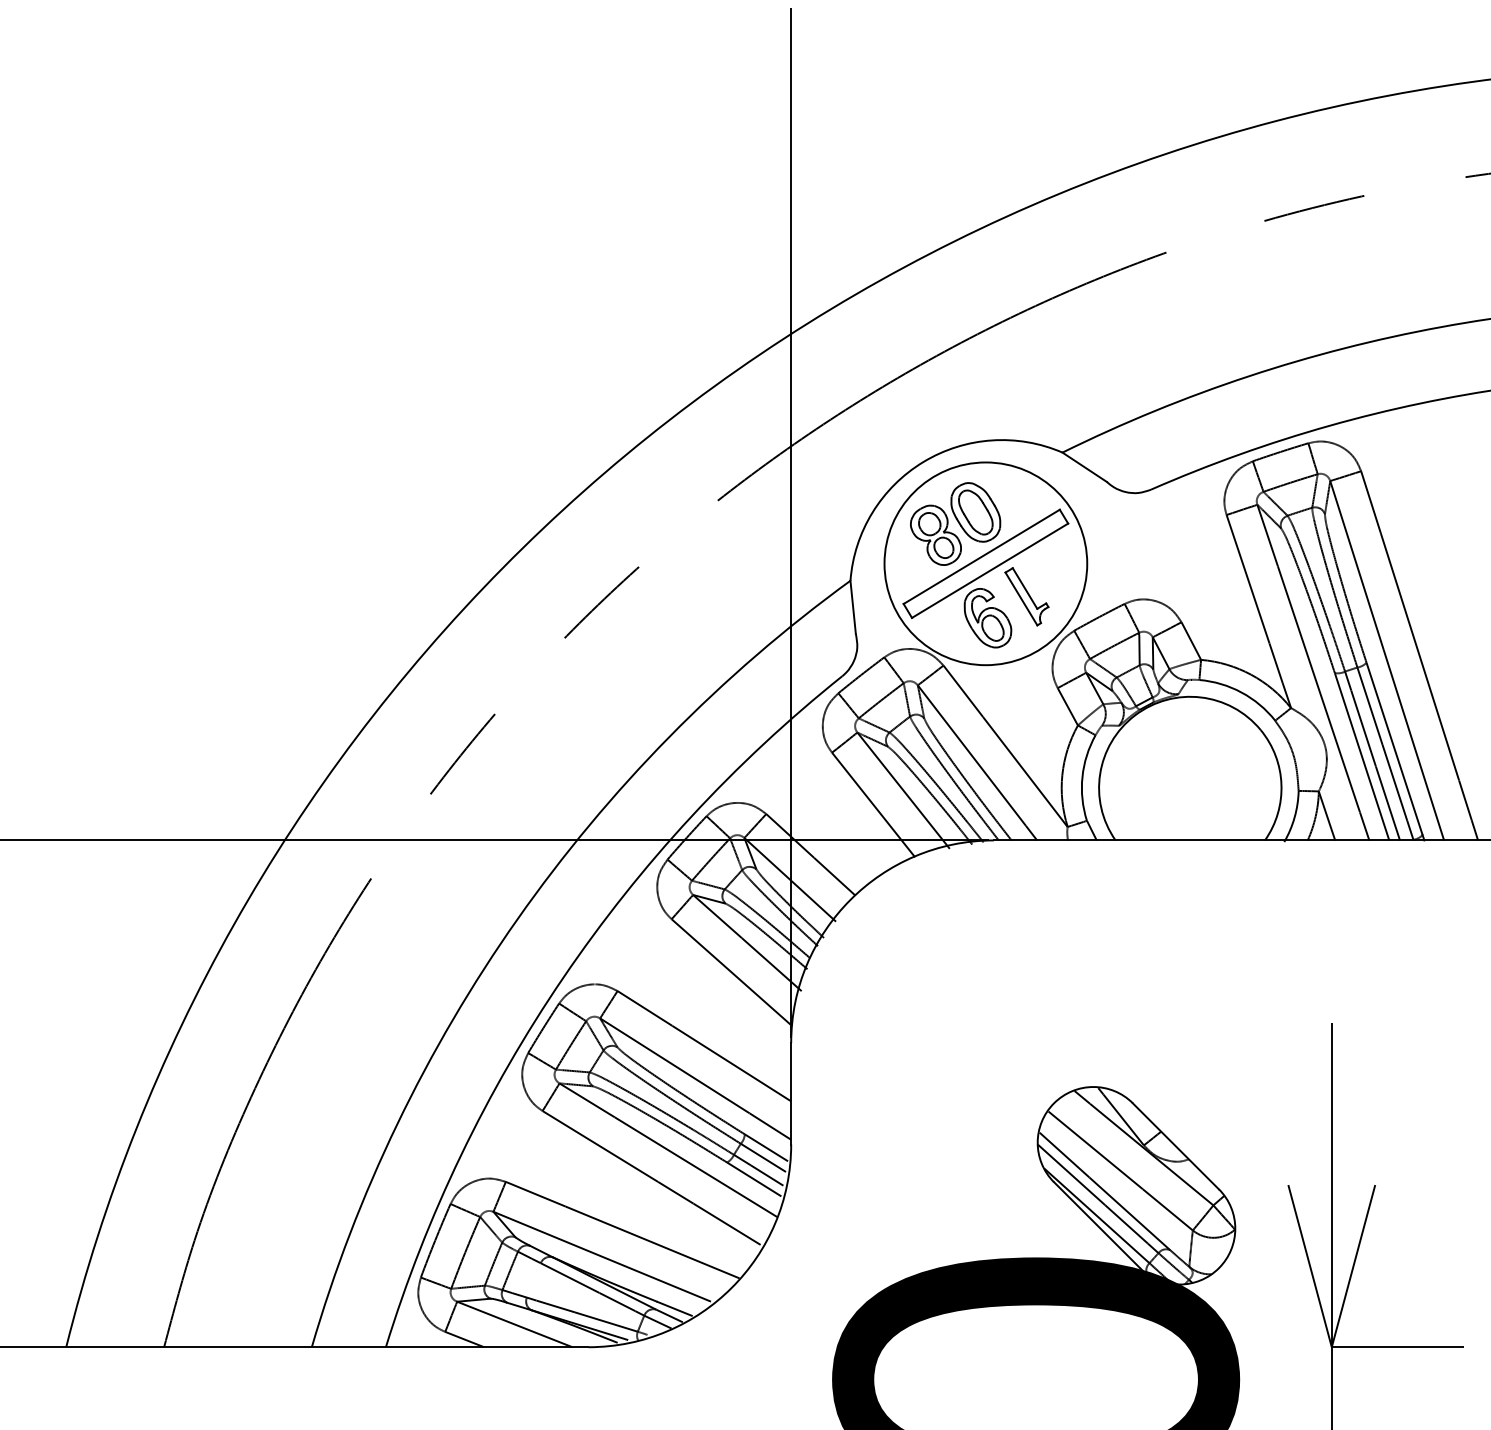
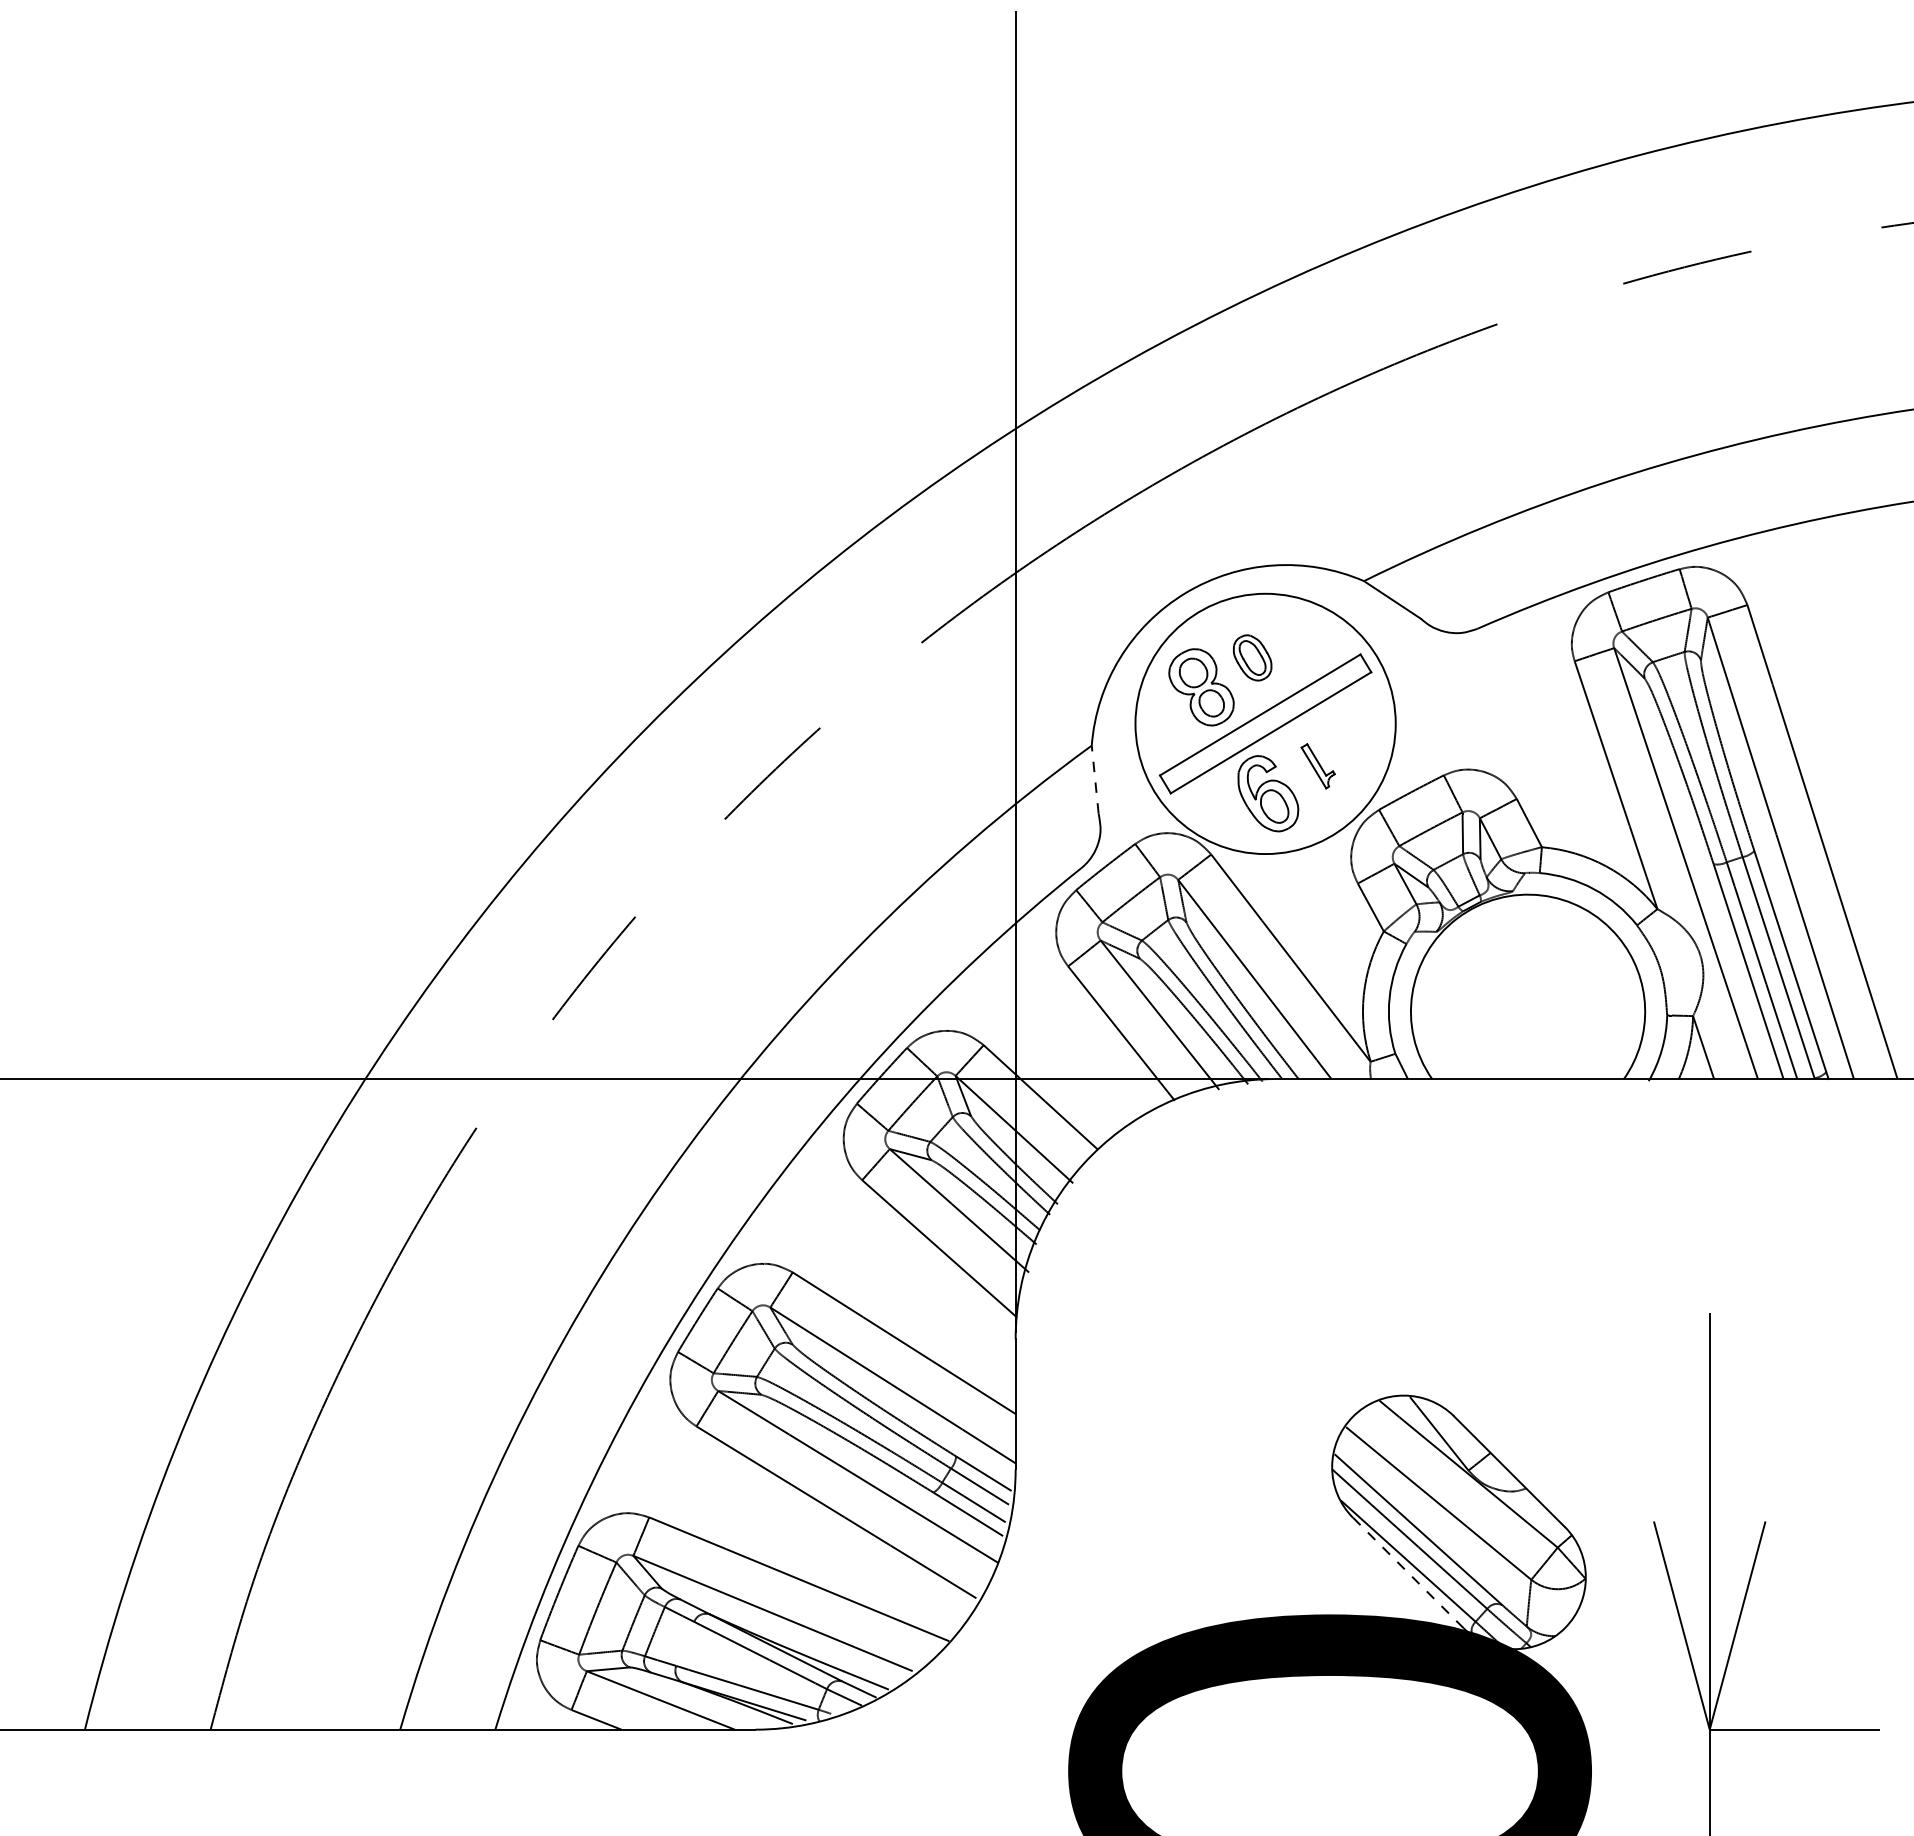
part: (975, 512) -> (1252, 657), size x0.6
part: (1026, 596) -> (1317, 766), size x0.6
line: (853, 607) -> (1095, 779), solid -> dashed
line: (1097, 1225) -> (1408, 1573), solid -> dashed

